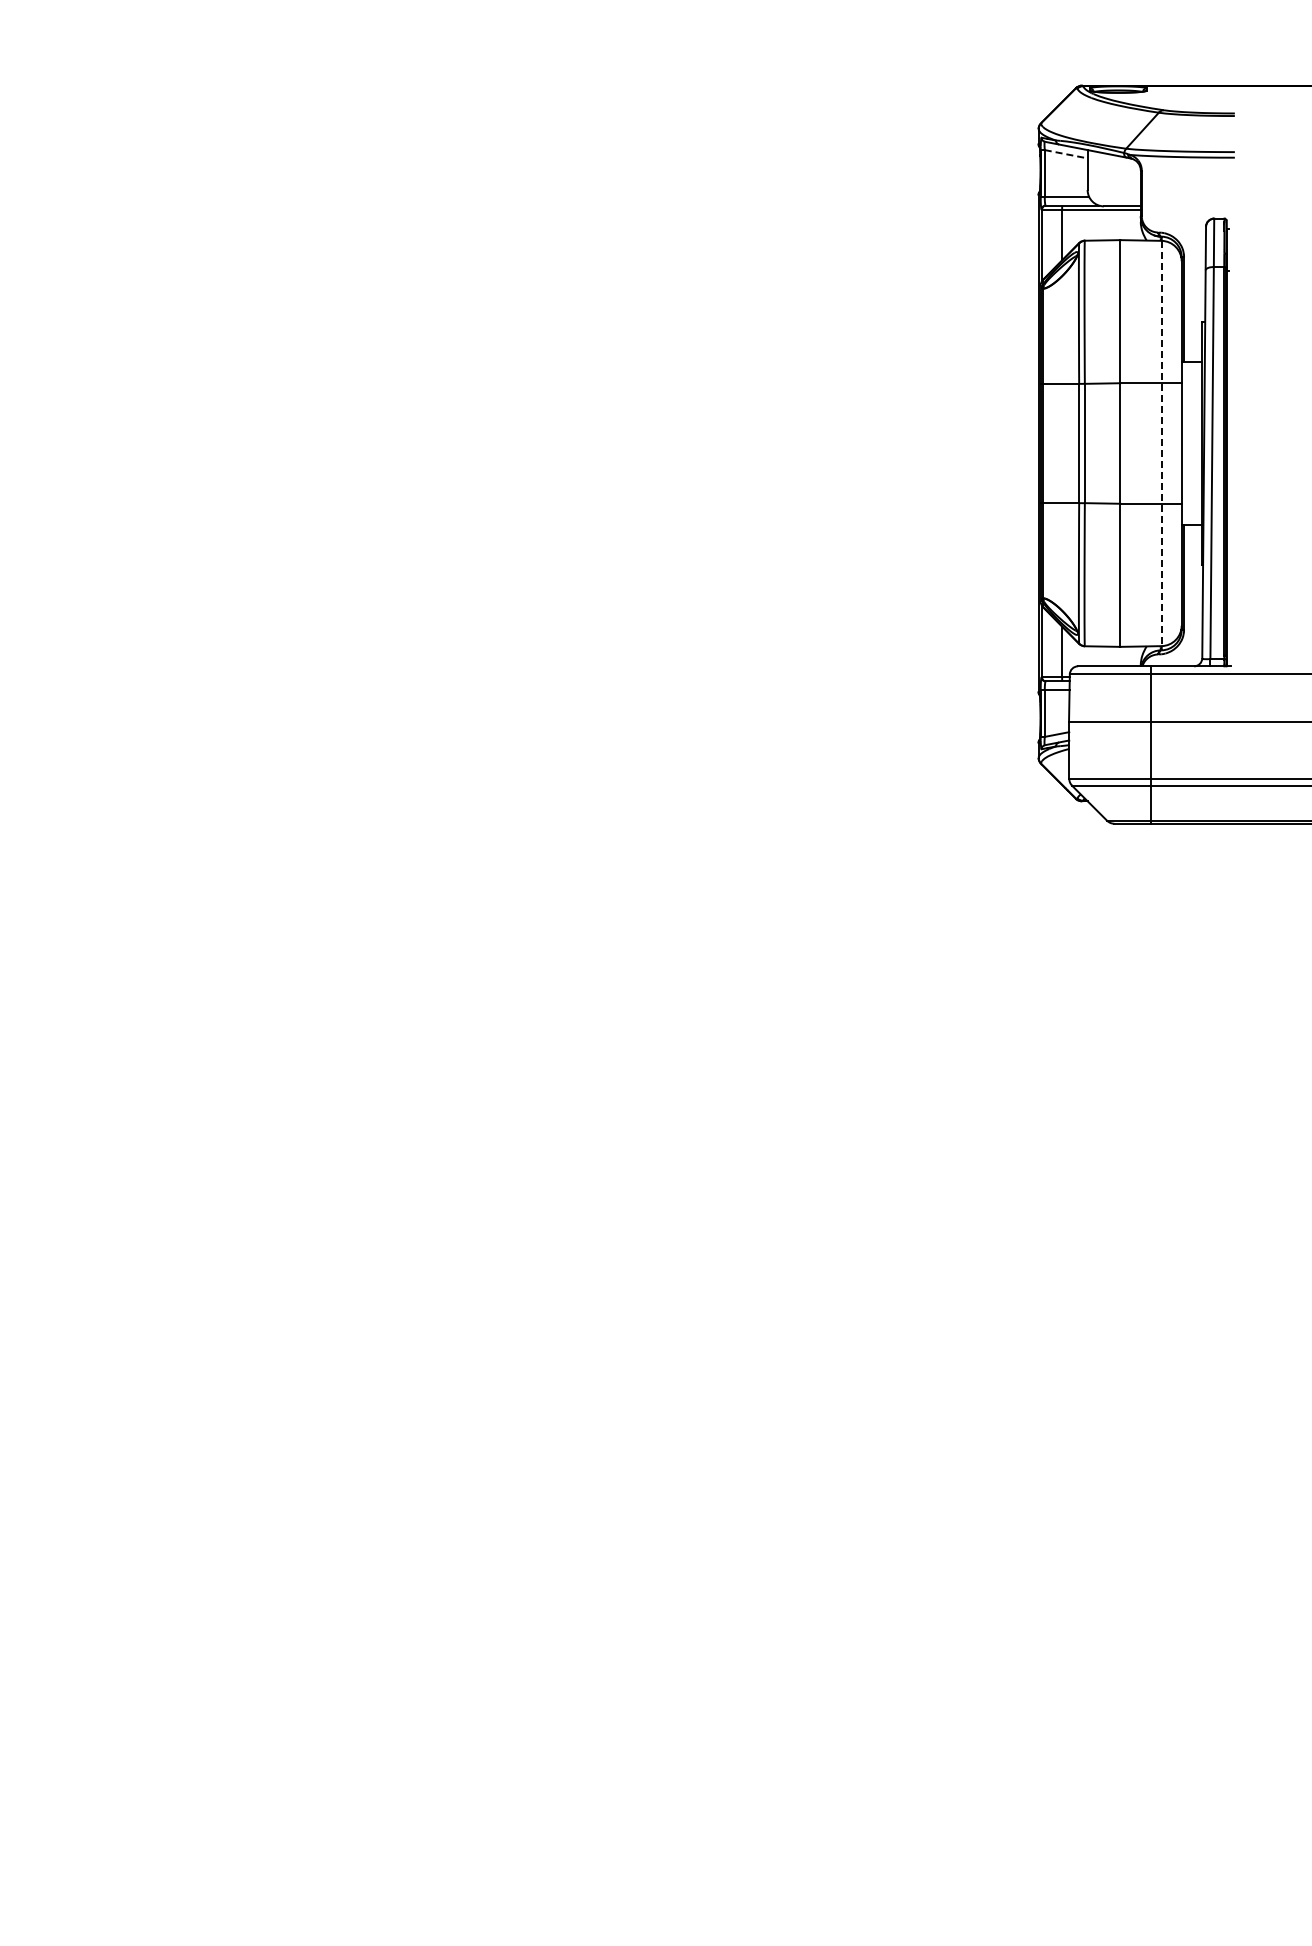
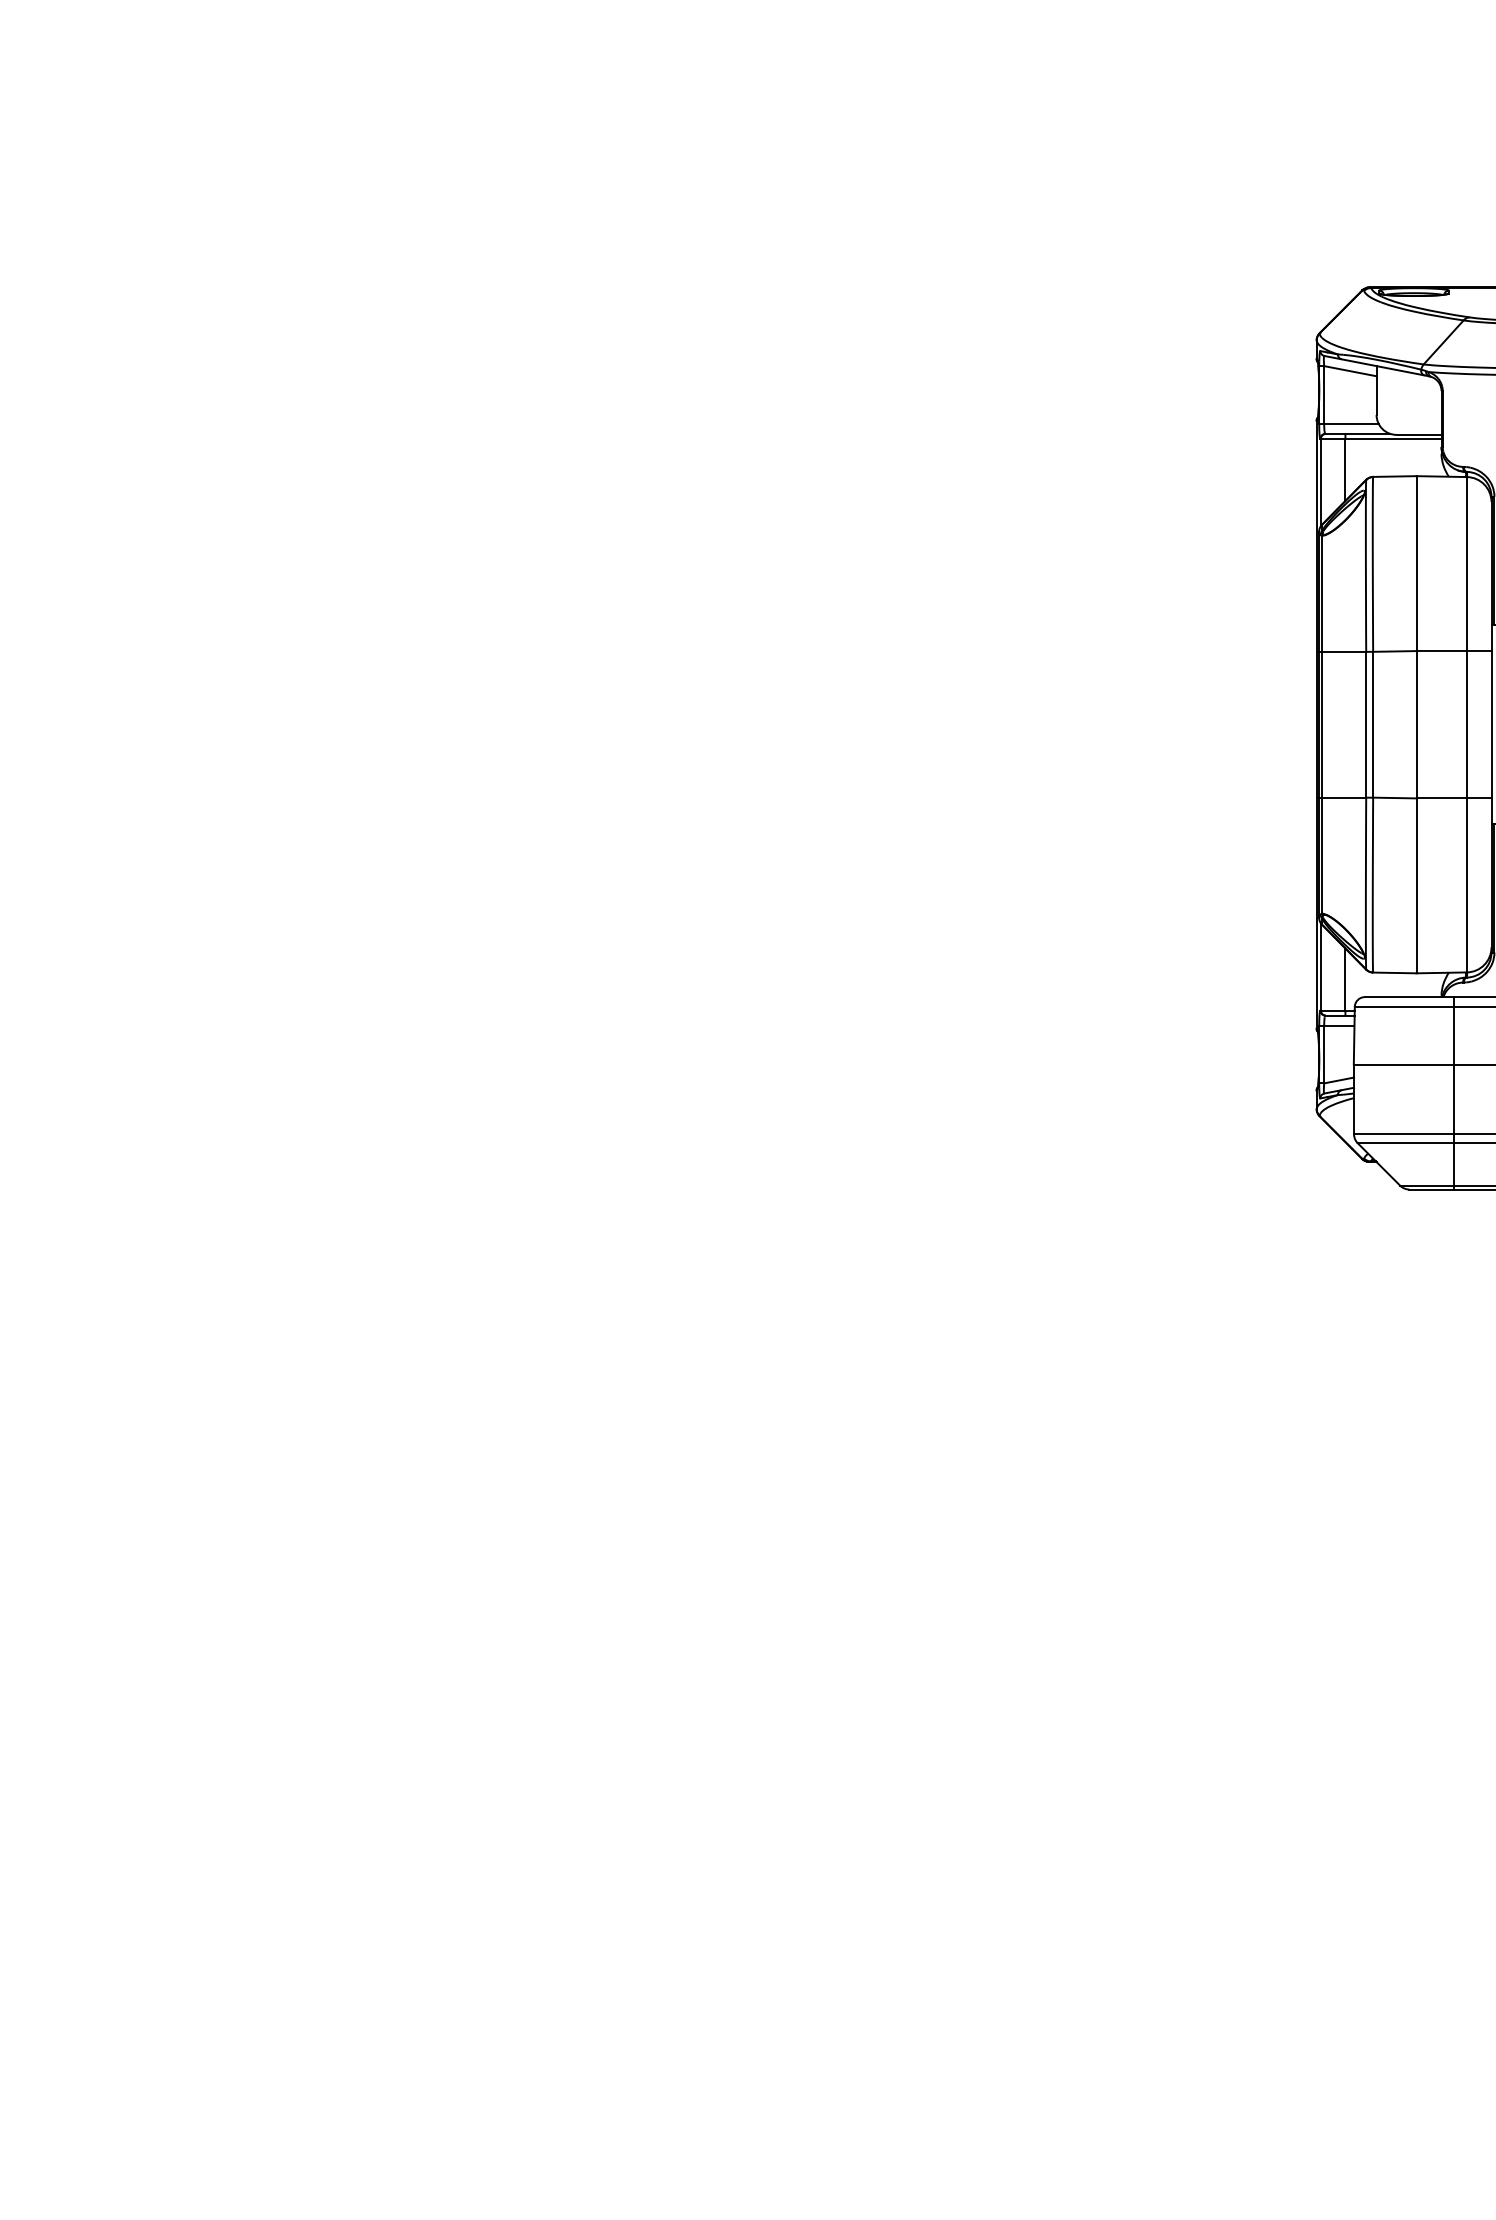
line: (1066, 154) -> (1350, 371), dashed -> solid
line: (1161, 443) -> (1466, 724), dashed -> solid

